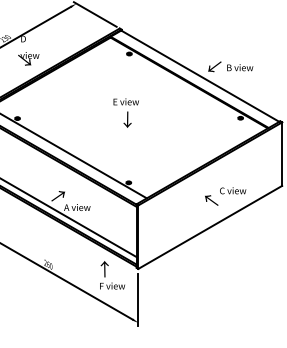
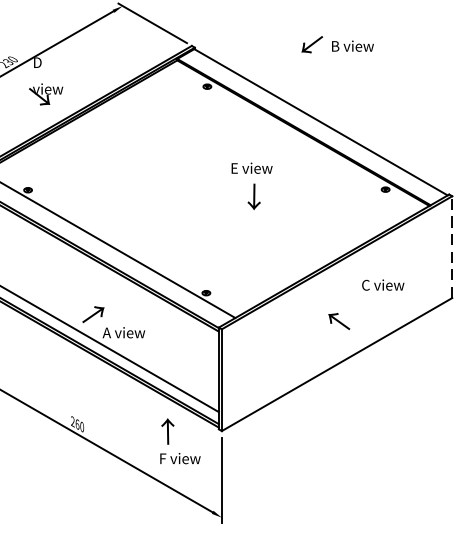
text: (230, 66) -> (337, 44), moved
text: (125, 112) -> (250, 185), moved
line: (282, 154) -> (452, 247), solid -> dashed
text: (233, 190) -> (383, 284), moved

